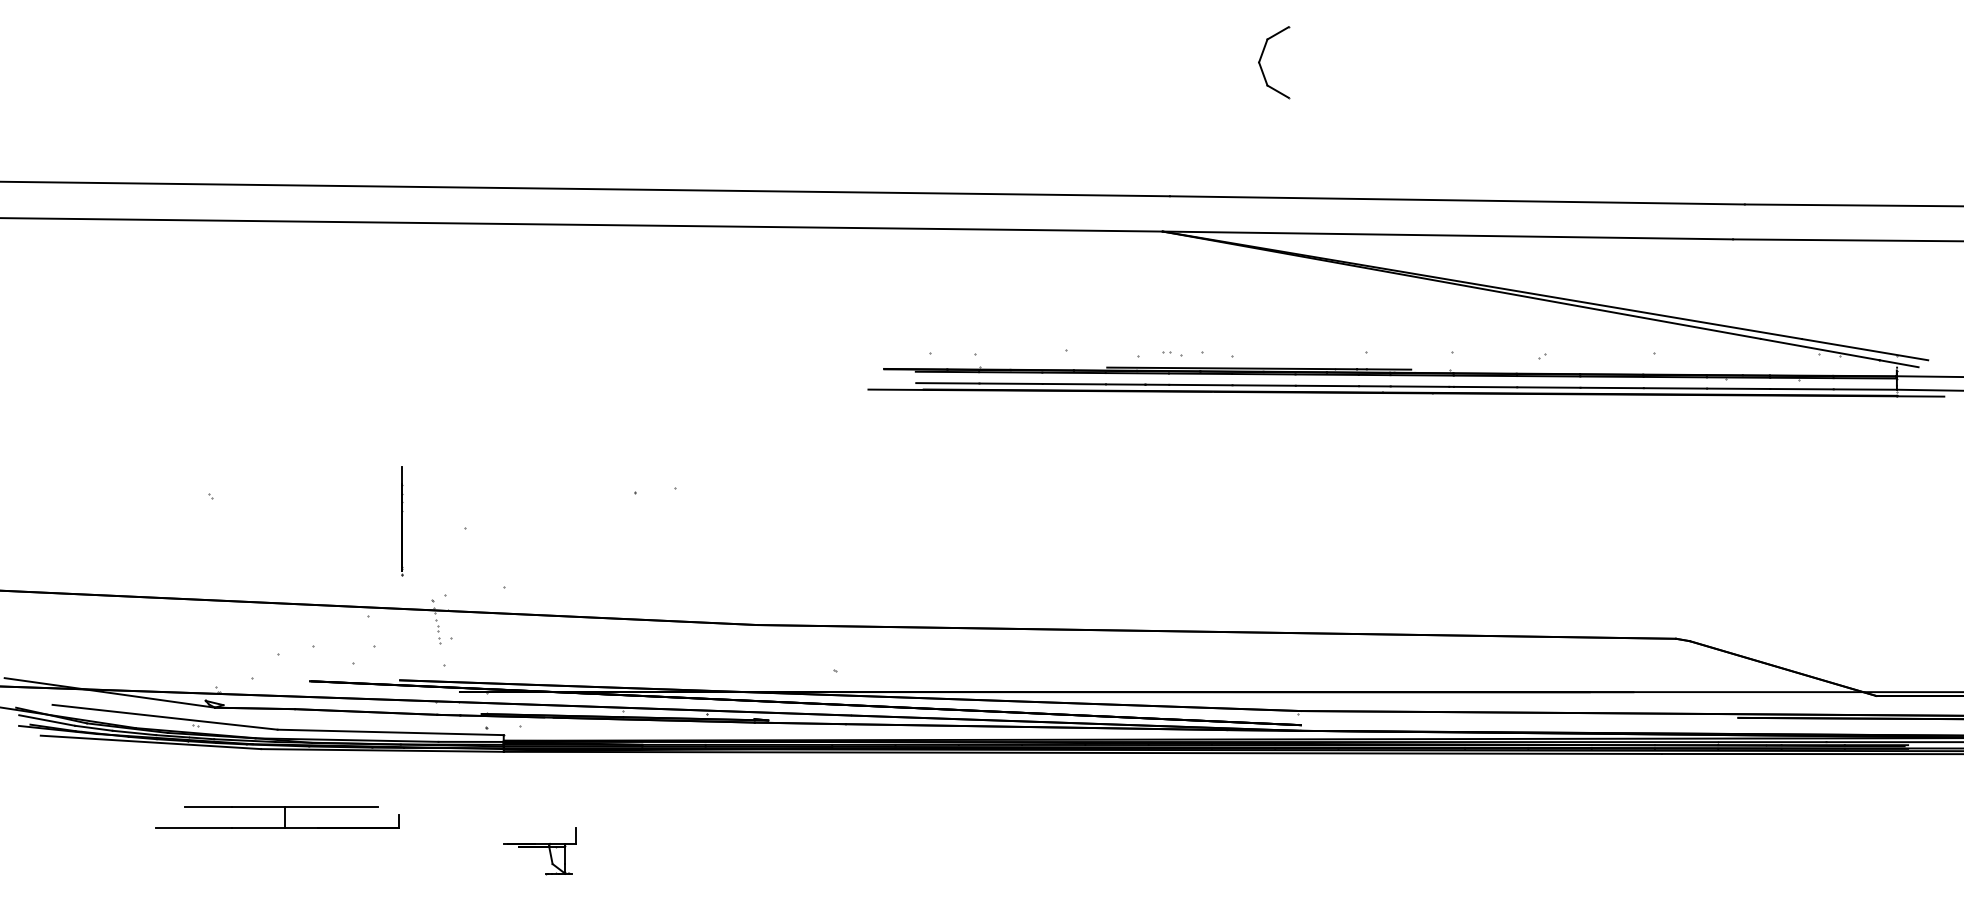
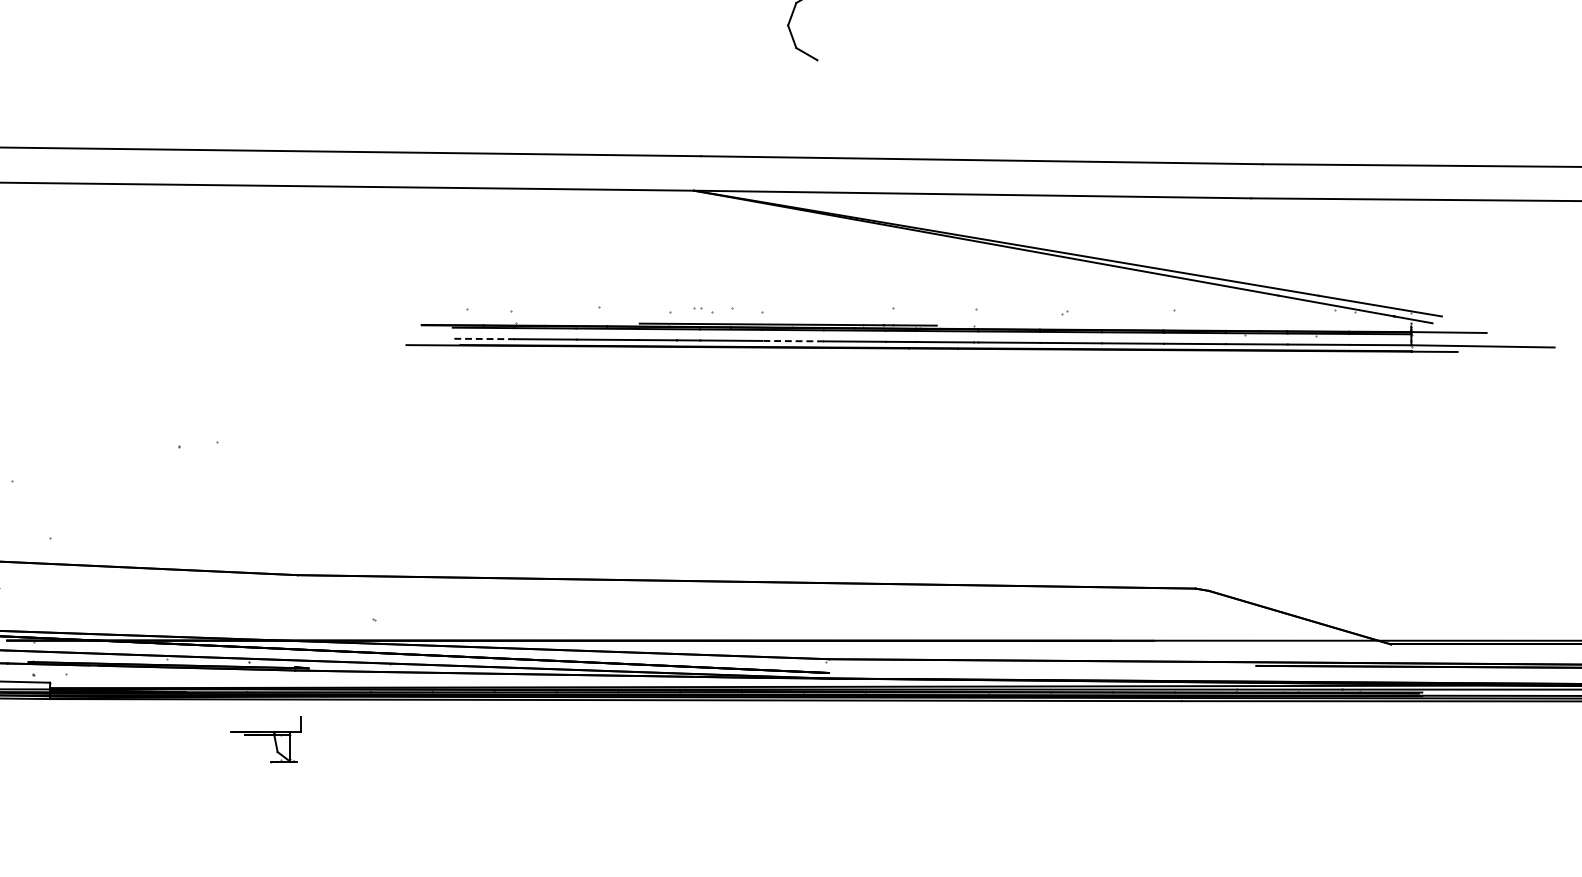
line: (947, 383) -> (483, 339), solid -> dashed
line: (1264, 385) -> (793, 341), solid -> dashed
part: (539, 851) -> (264, 739), moved

